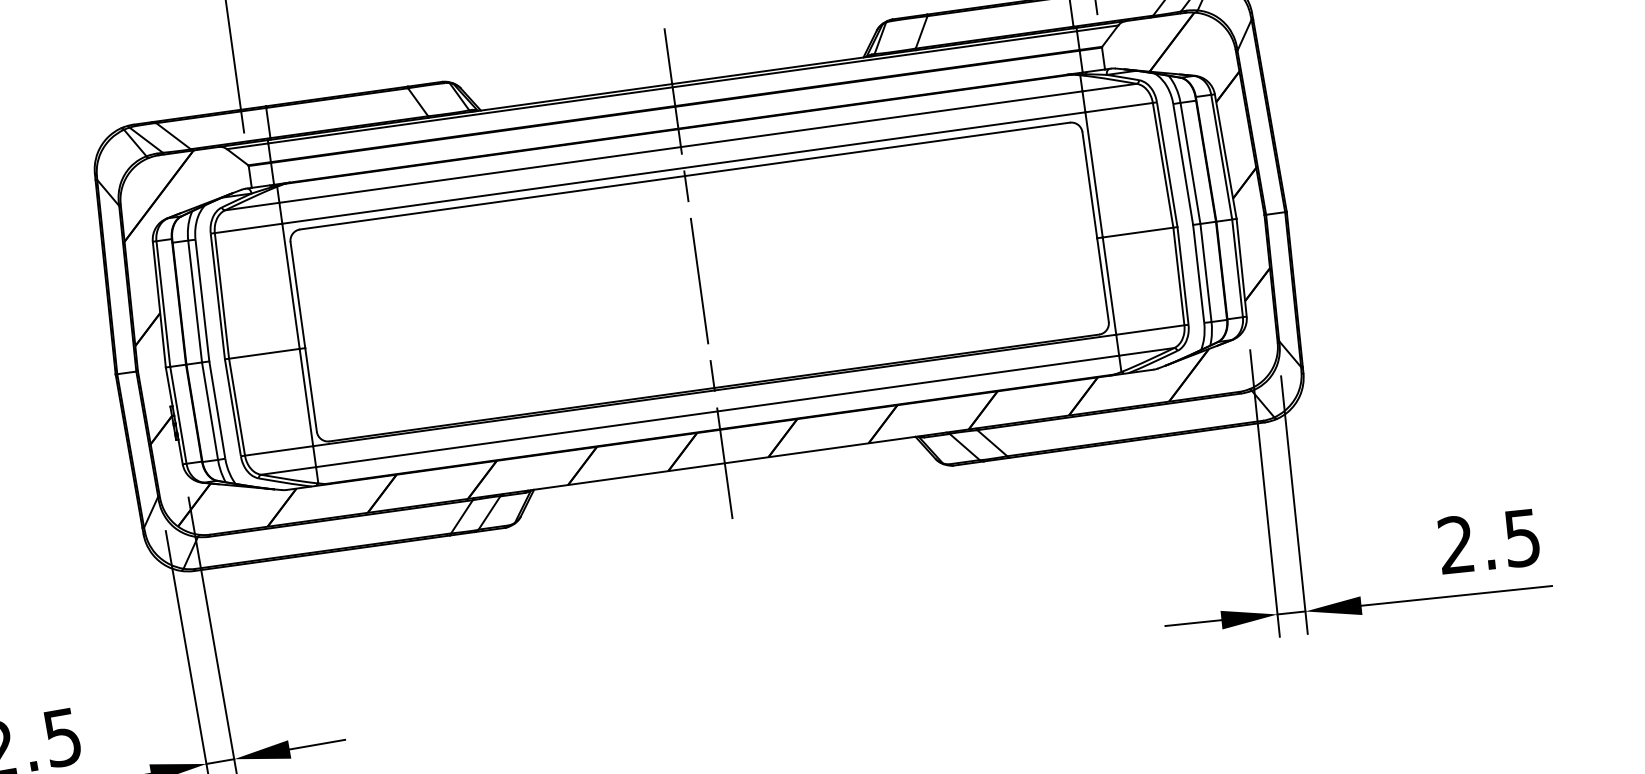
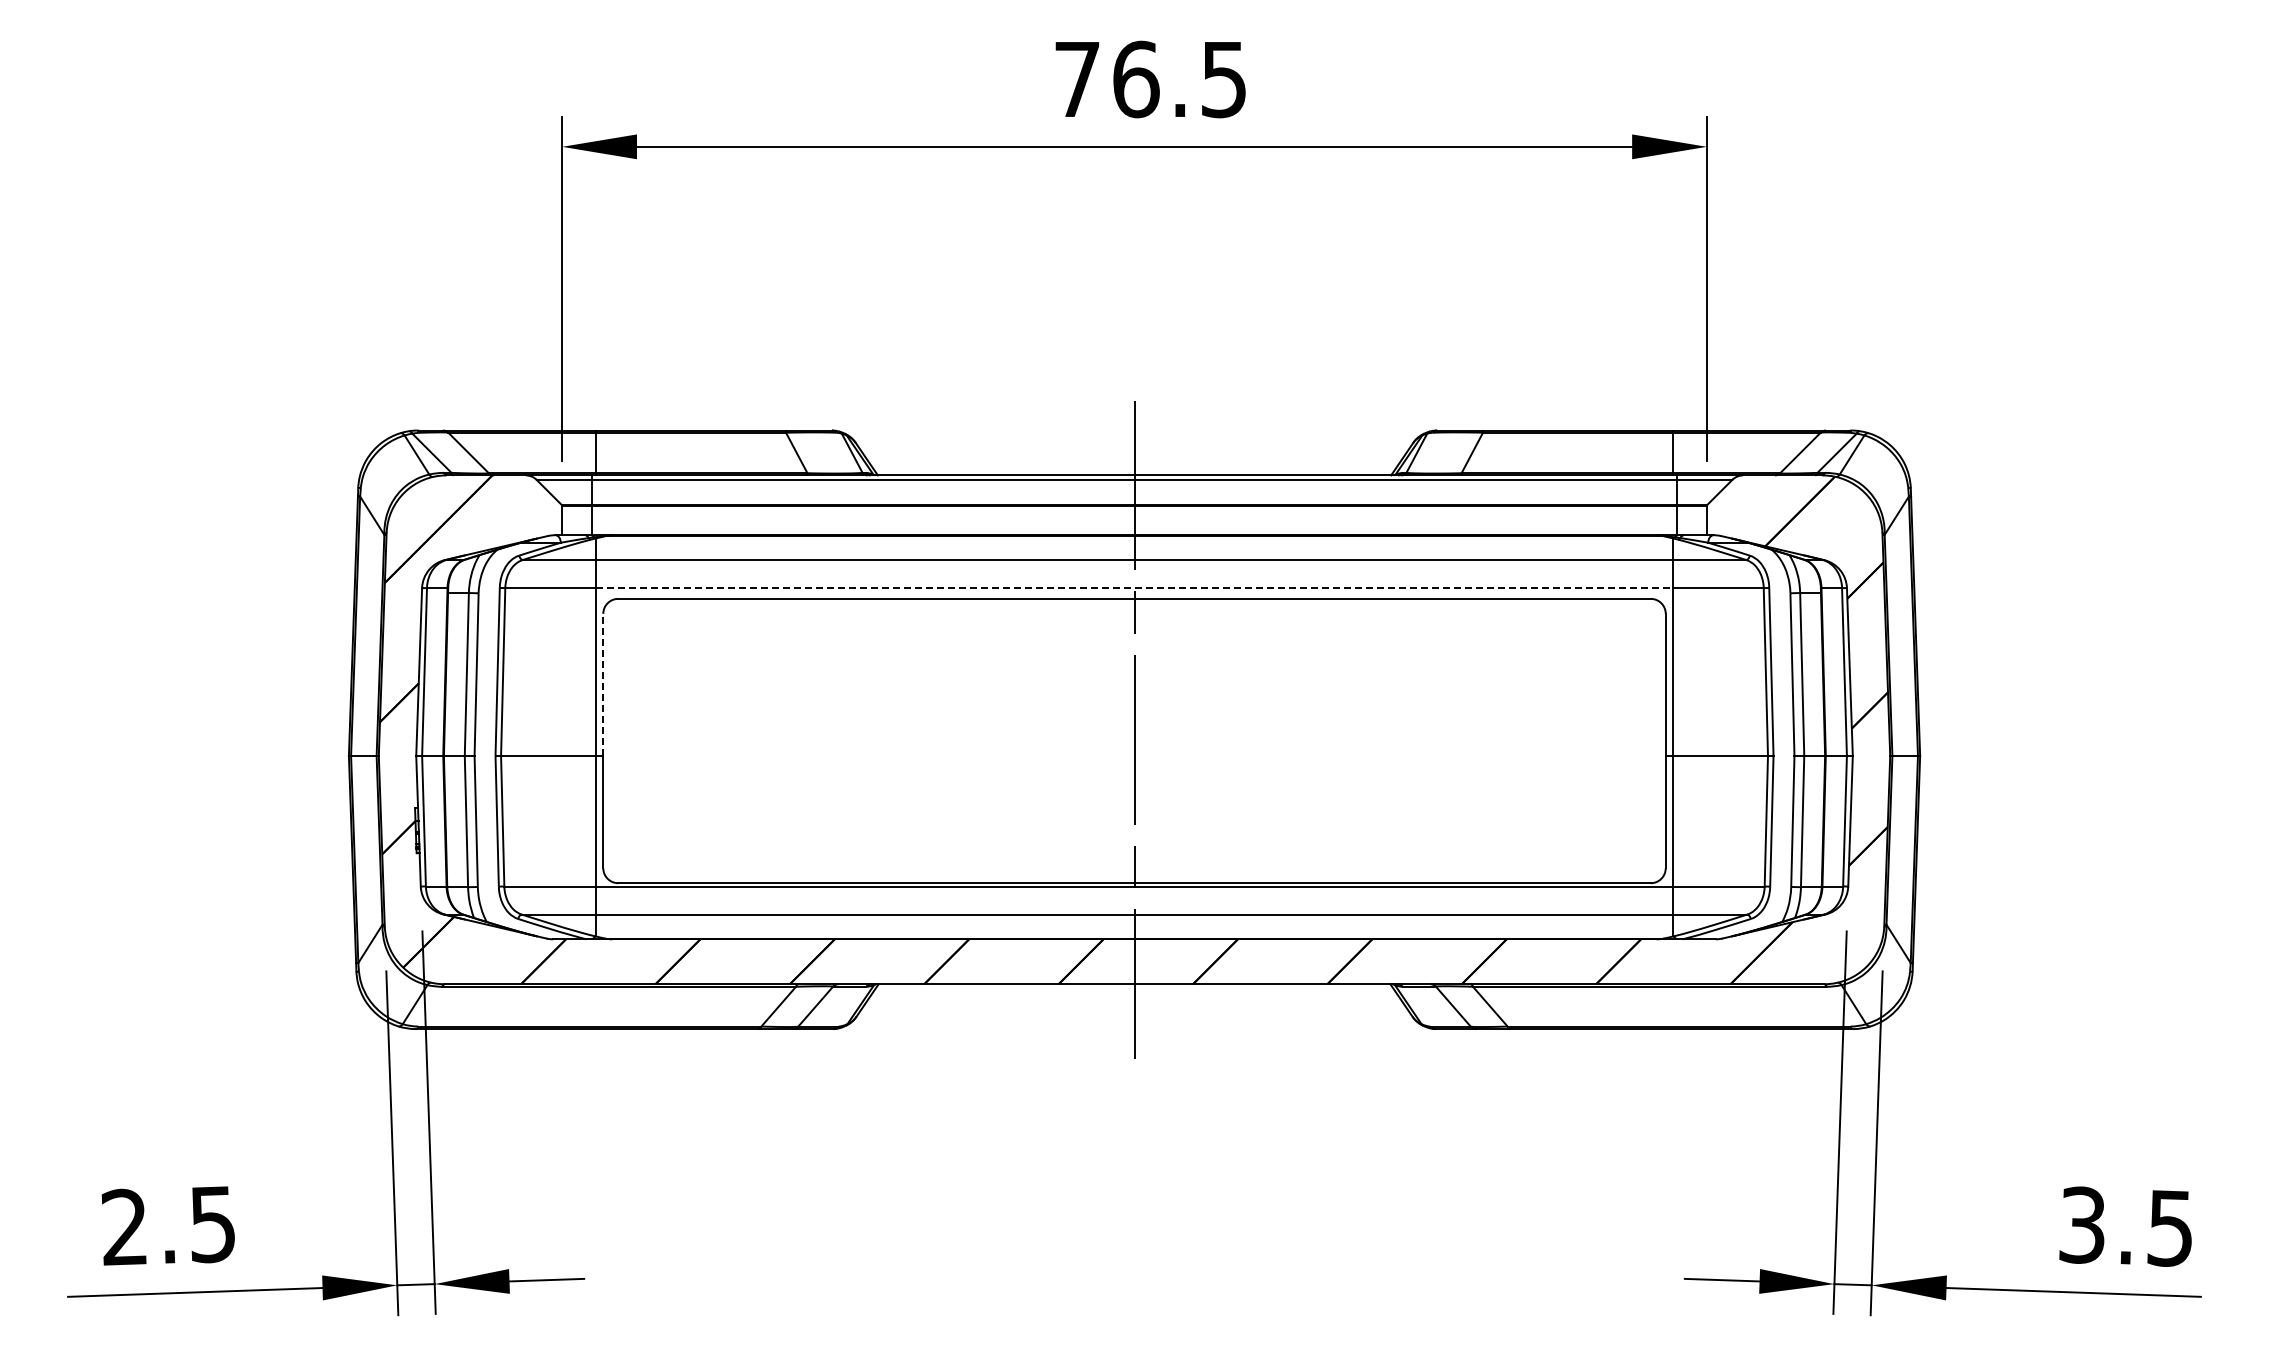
line: (683, 168) -> (1134, 588), solid -> dashed
line: (298, 294) -> (603, 684), solid -> dashed
text: (1455, 544) -> (2081, 1224), 2.5 -> 3.5

